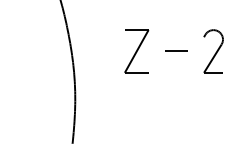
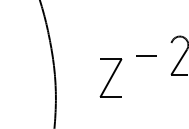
part: (136, 51) -> (110, 78), moved

